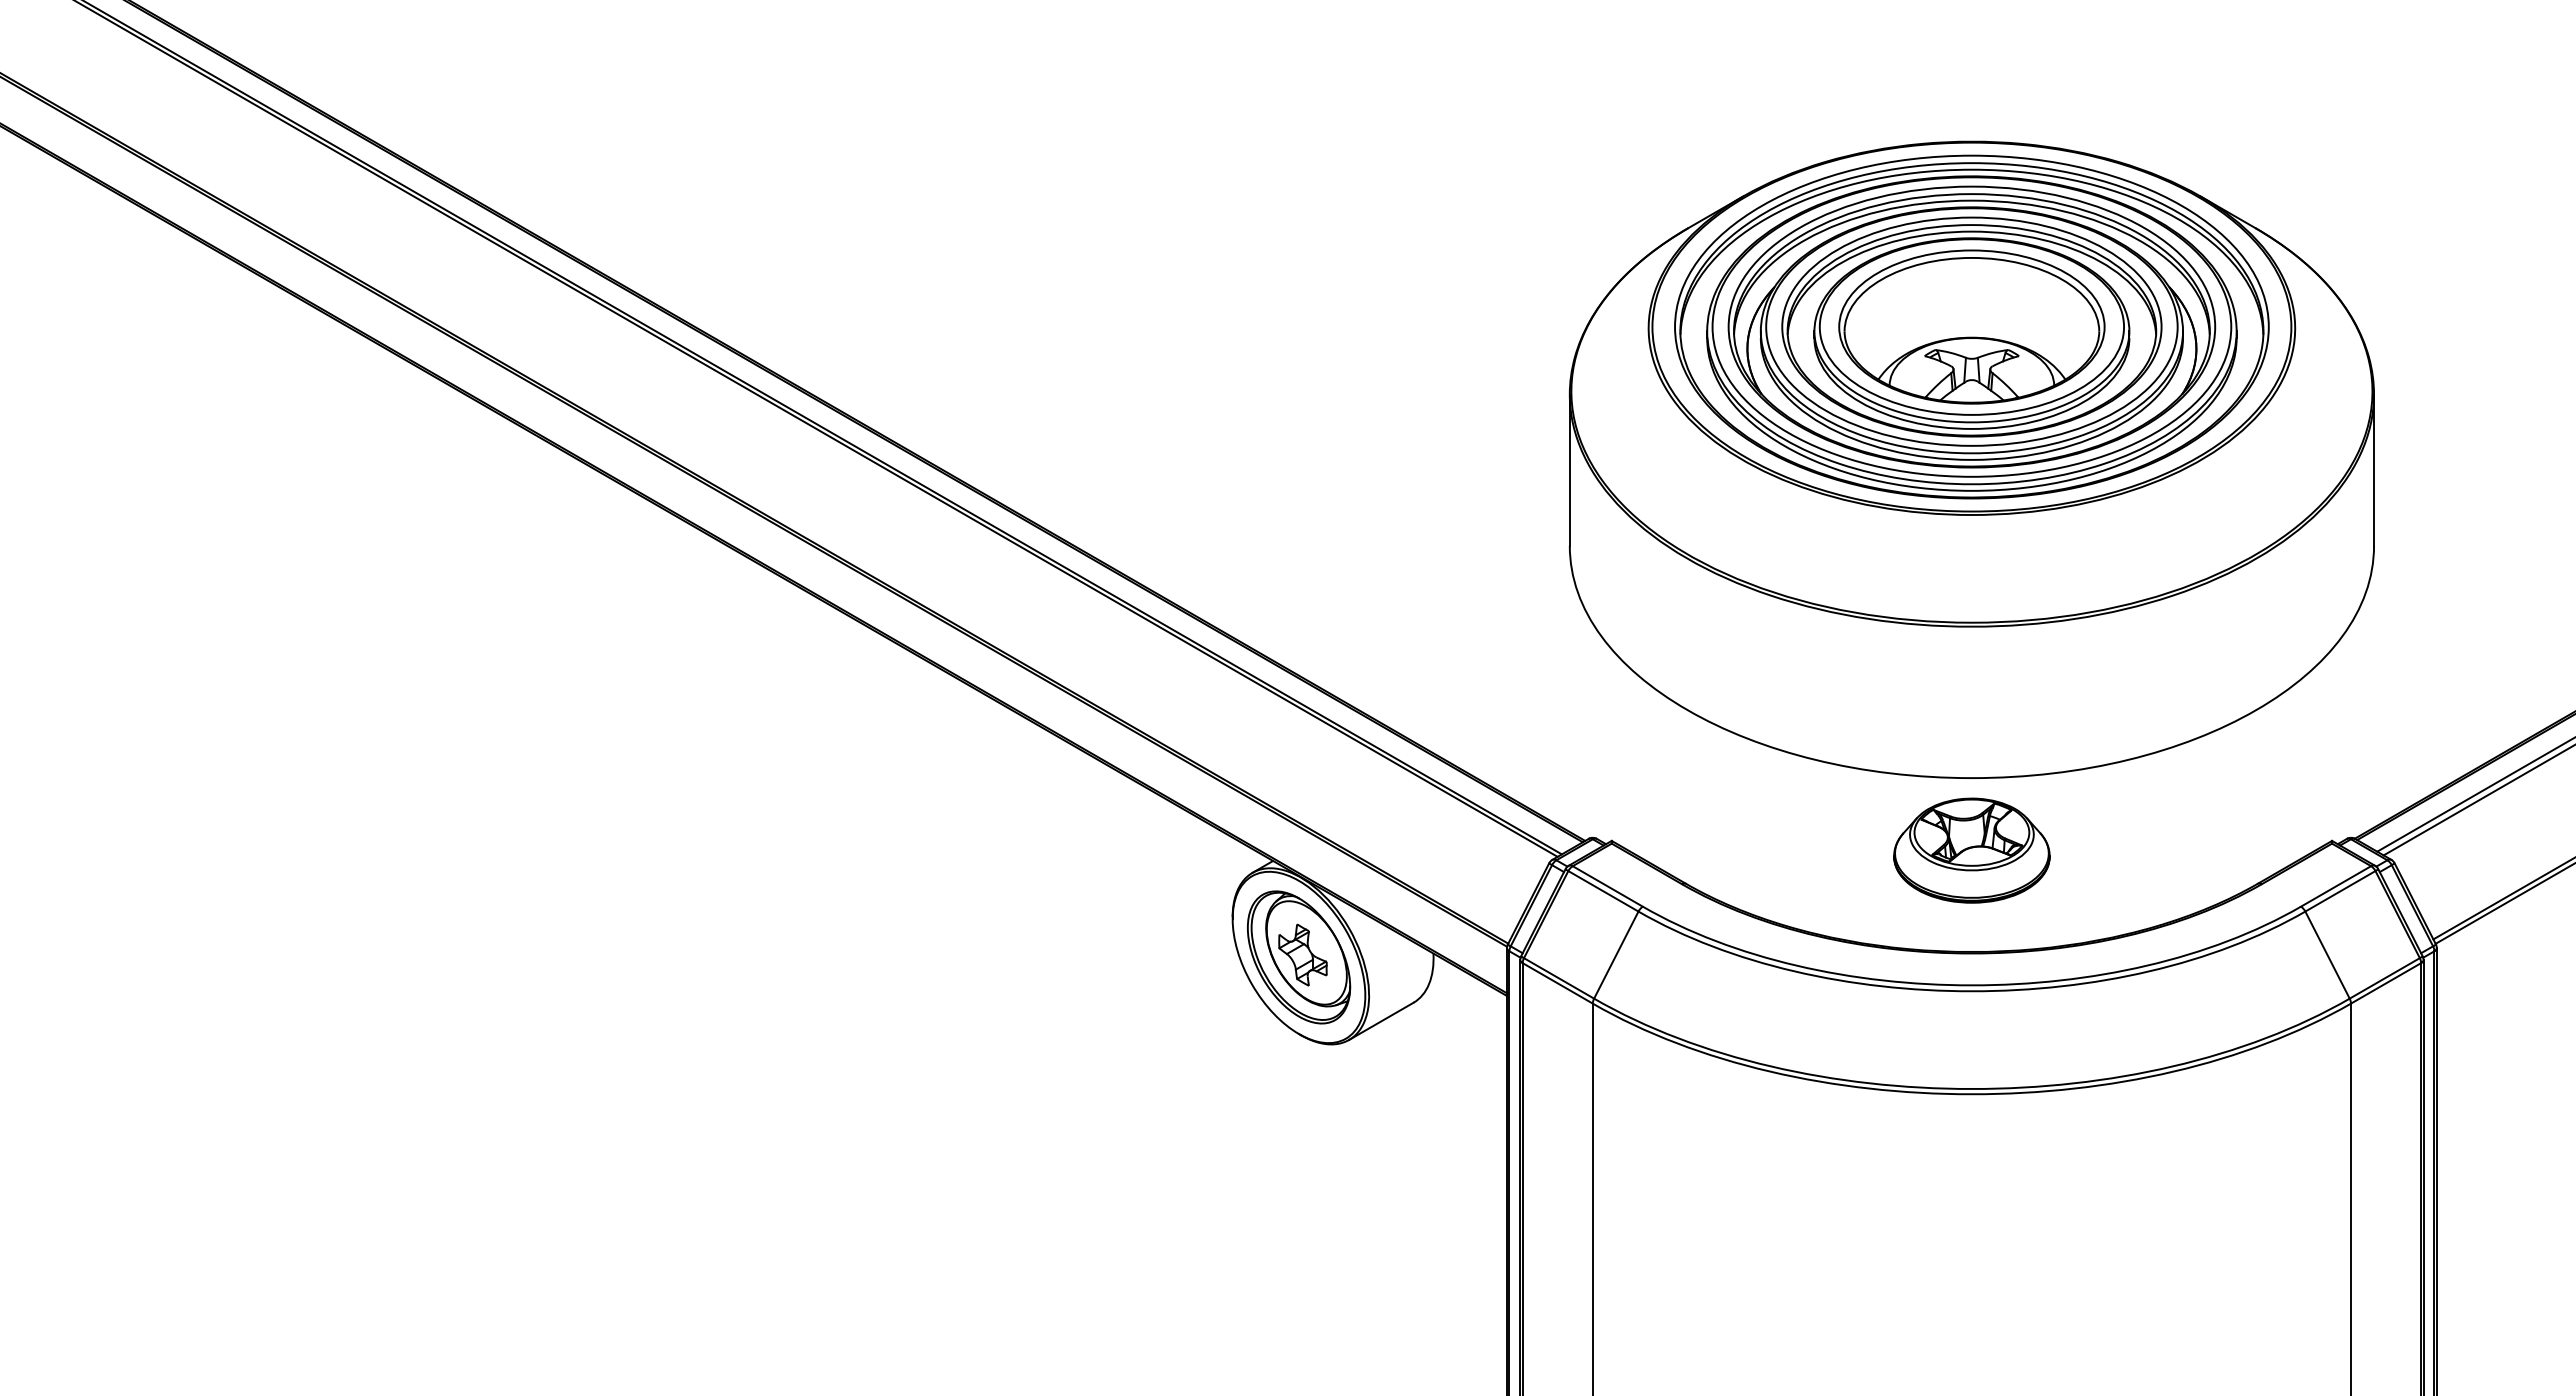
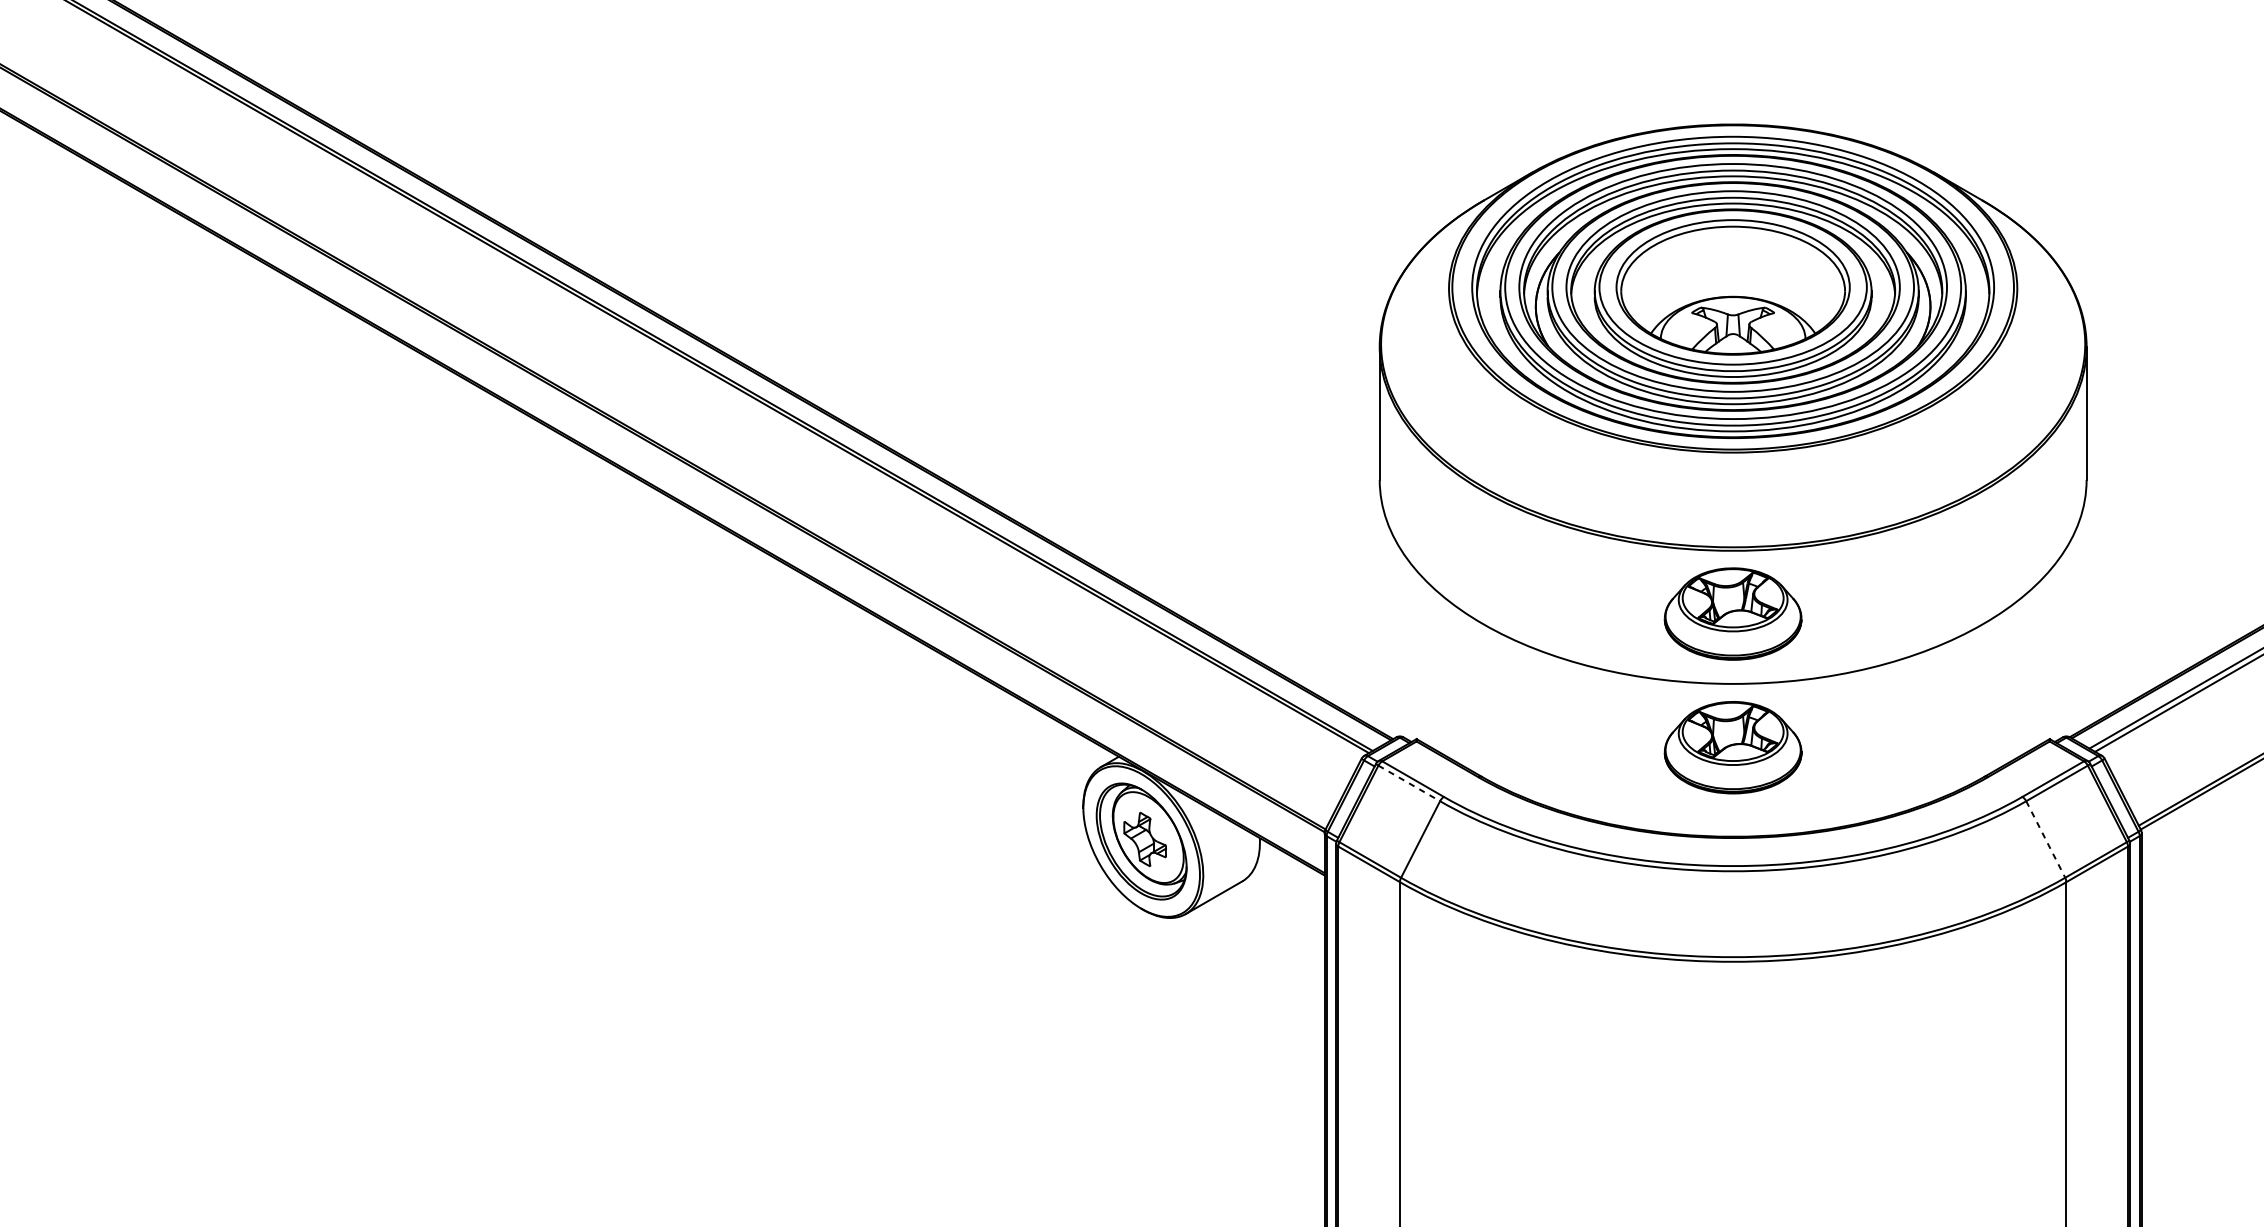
part: (1971, 698) -> (1732, 613), added
line: (1603, 891) -> (1409, 783), solid -> dashed
line: (2327, 955) -> (2045, 839), solid -> dashed

